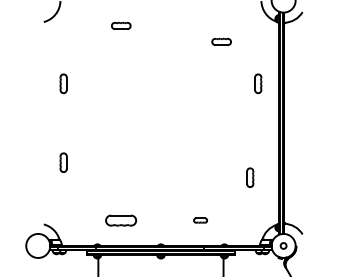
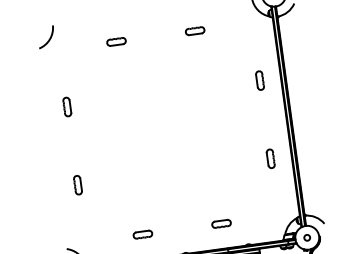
part: (221, 41) -> (194, 30), moved
part: (250, 177) -> (271, 158), moved
part: (121, 220) -> (143, 234), size x0.62
part: (200, 220) -> (221, 223), size x1.43

